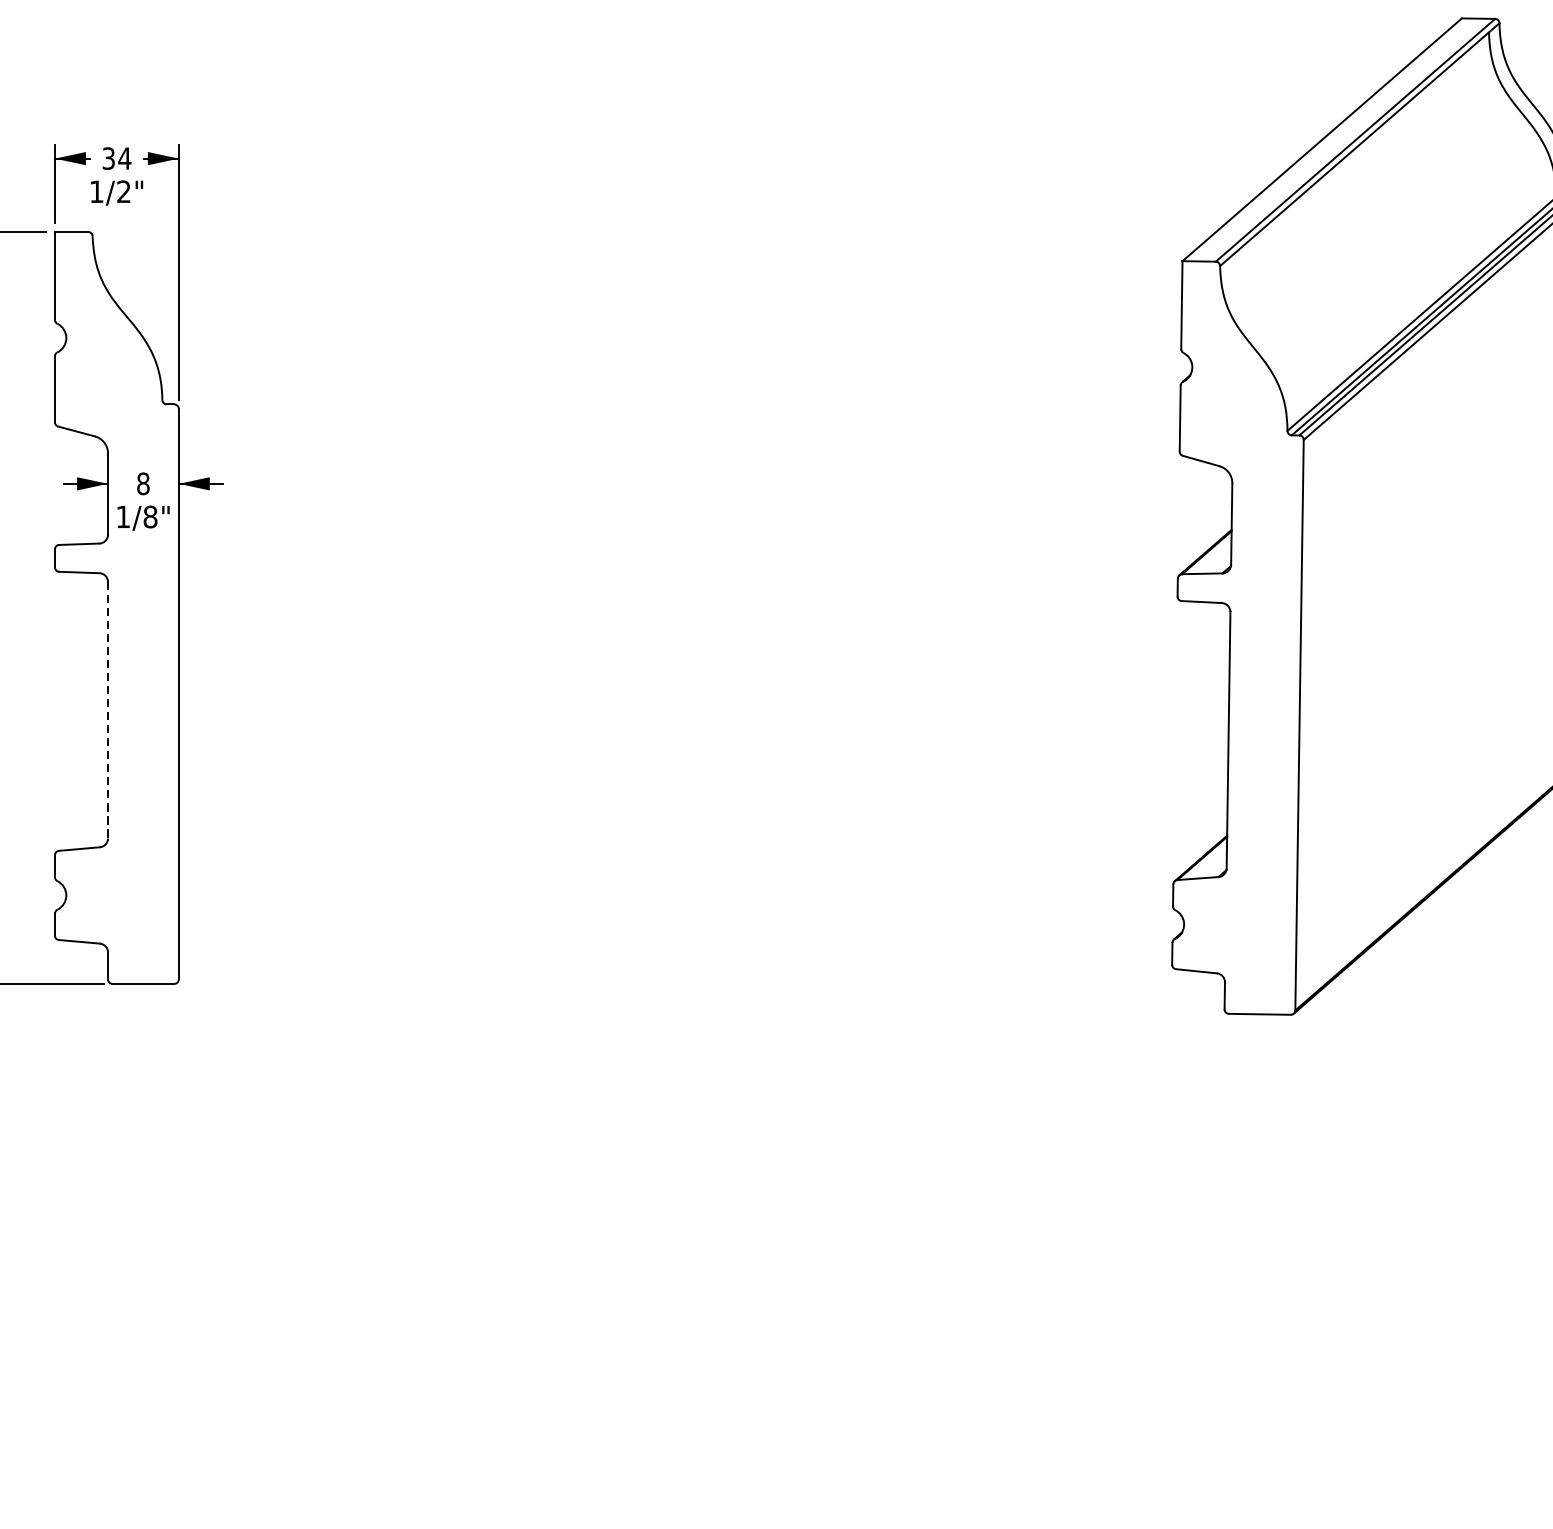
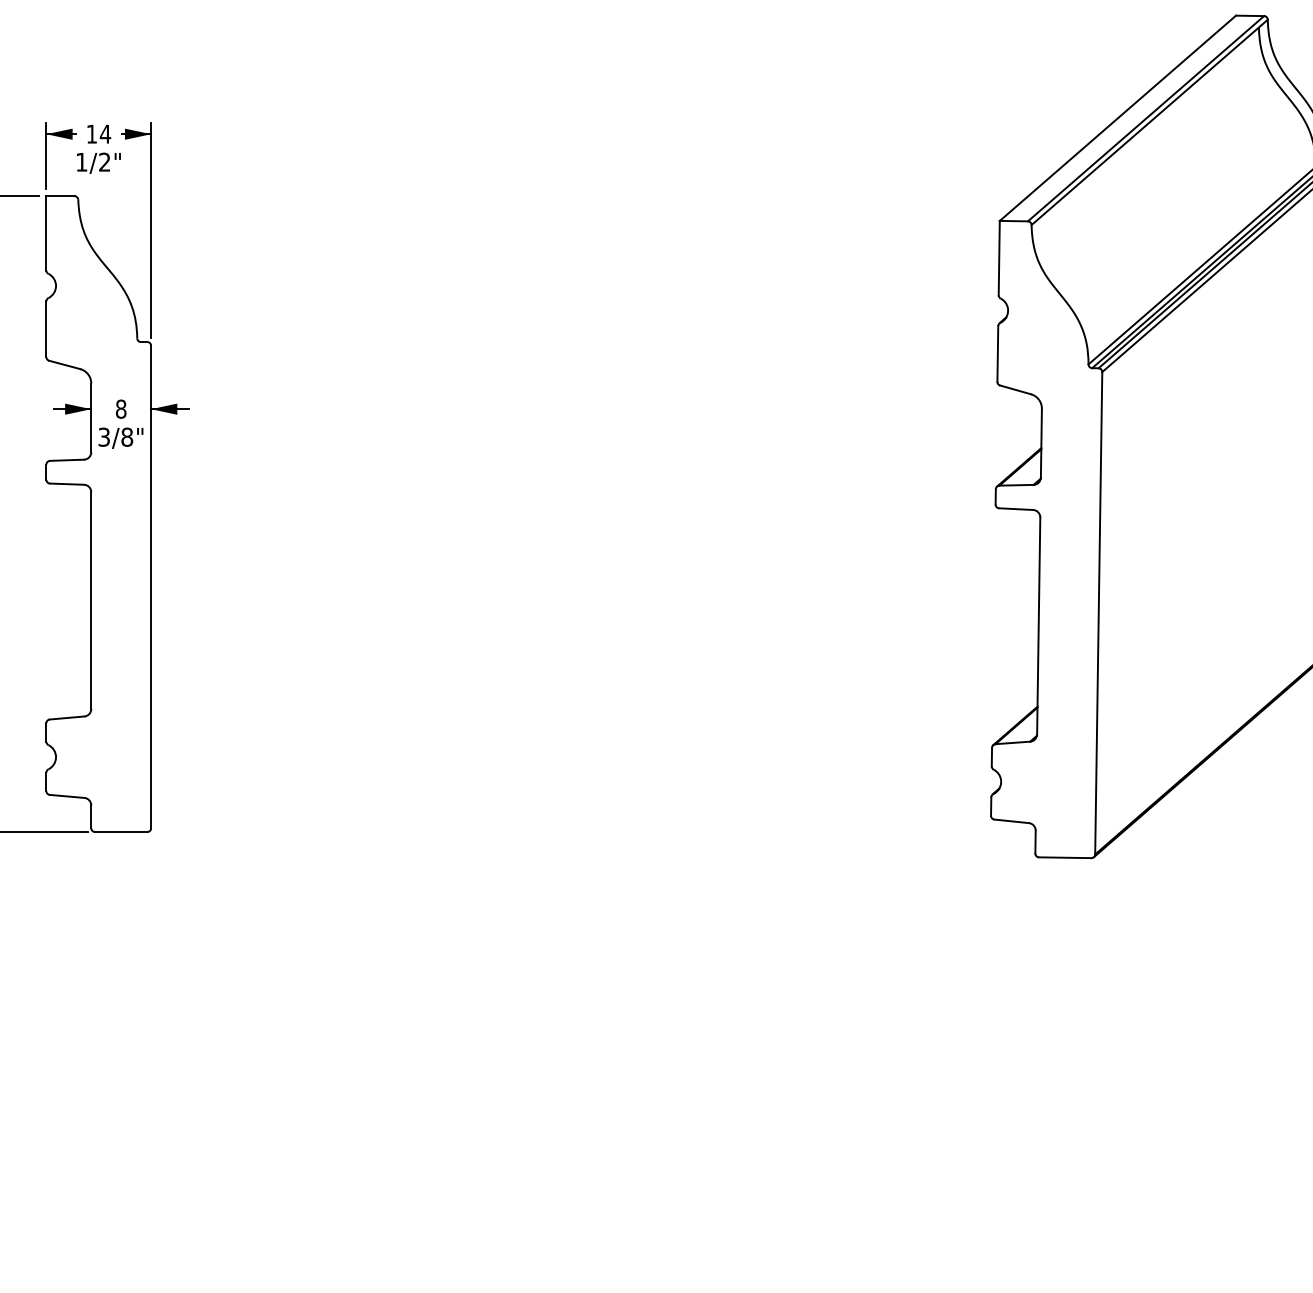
text: (108, 157) -> (91, 133), 34 -> 14
text: (122, 516) -> (103, 436), 1/8" -> 3/8"
line: (108, 711) -> (91, 601), dashed -> solid

